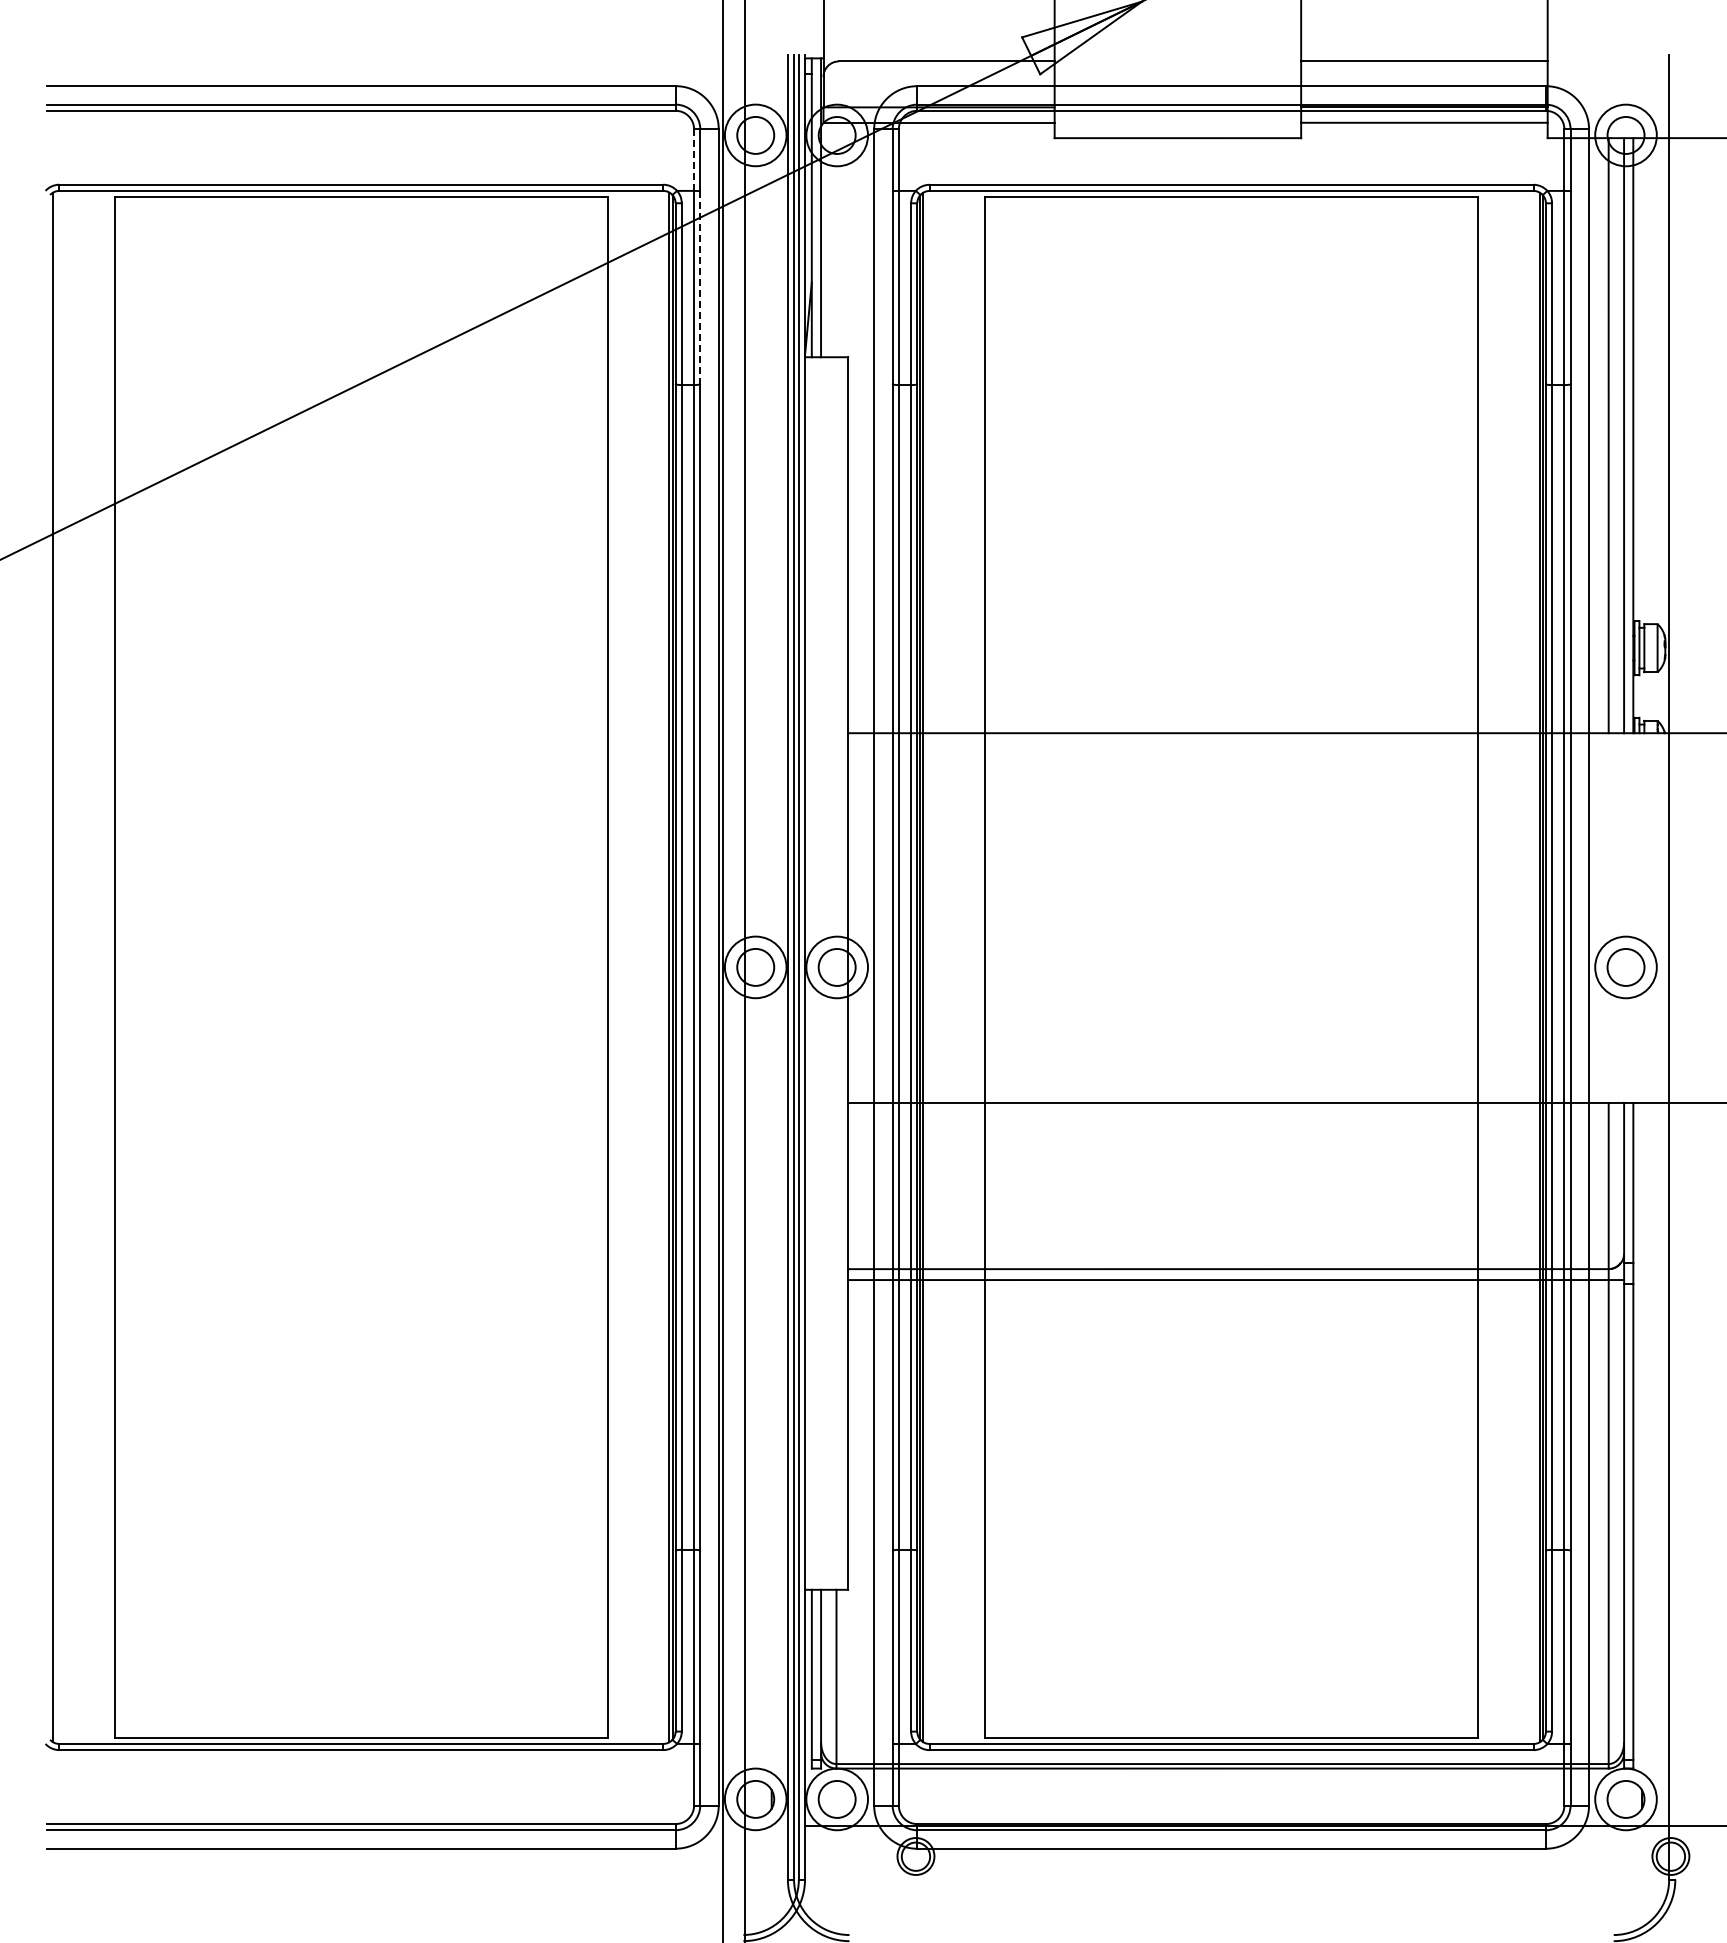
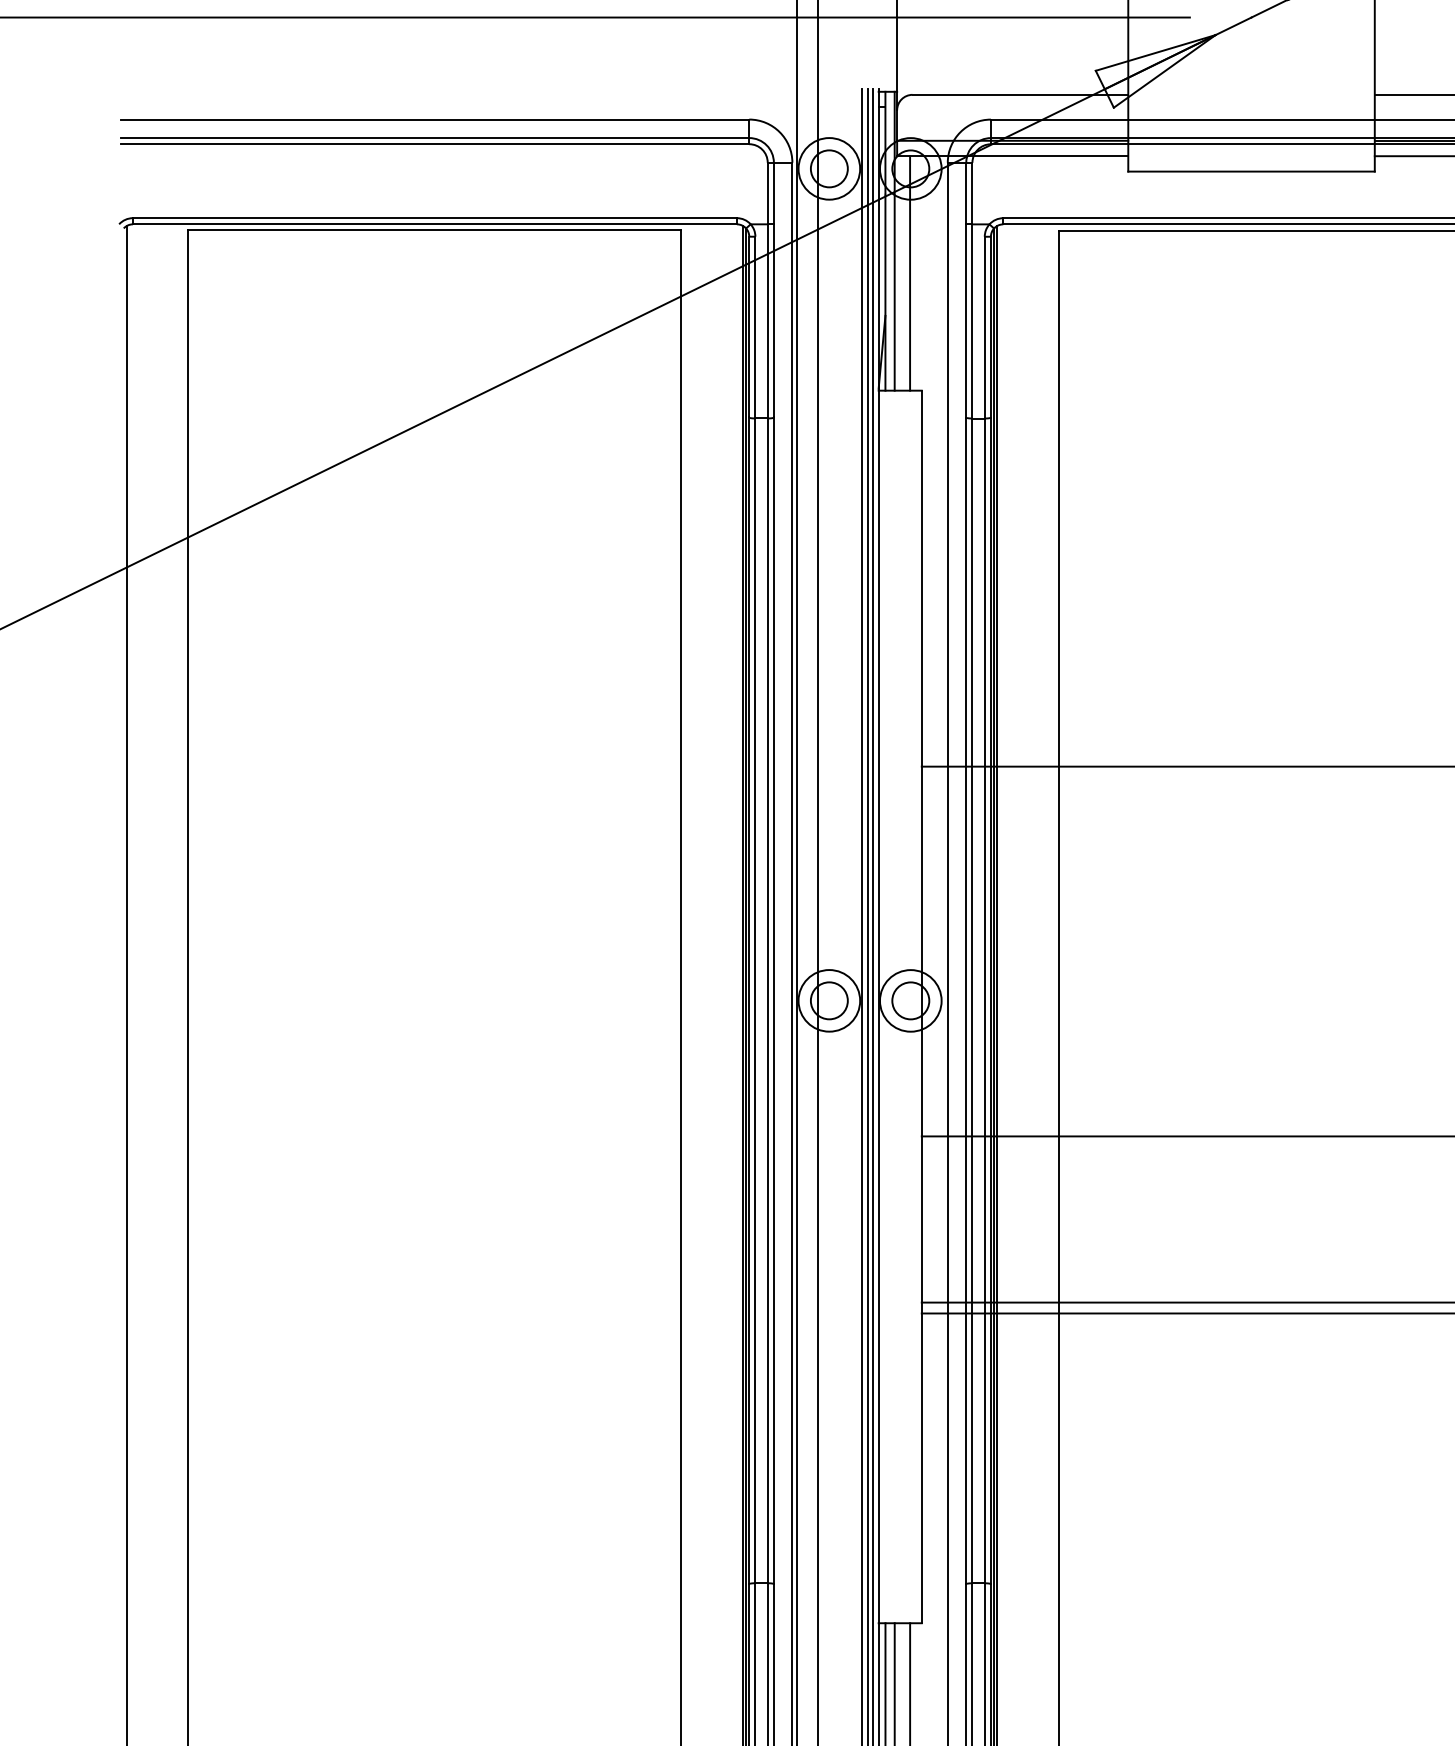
line: (694, 160) -> (768, 193), dashed -> solid
line: (836, 239) -> (910, 272), added
line: (700, 287) -> (774, 320), dashed -> solid

